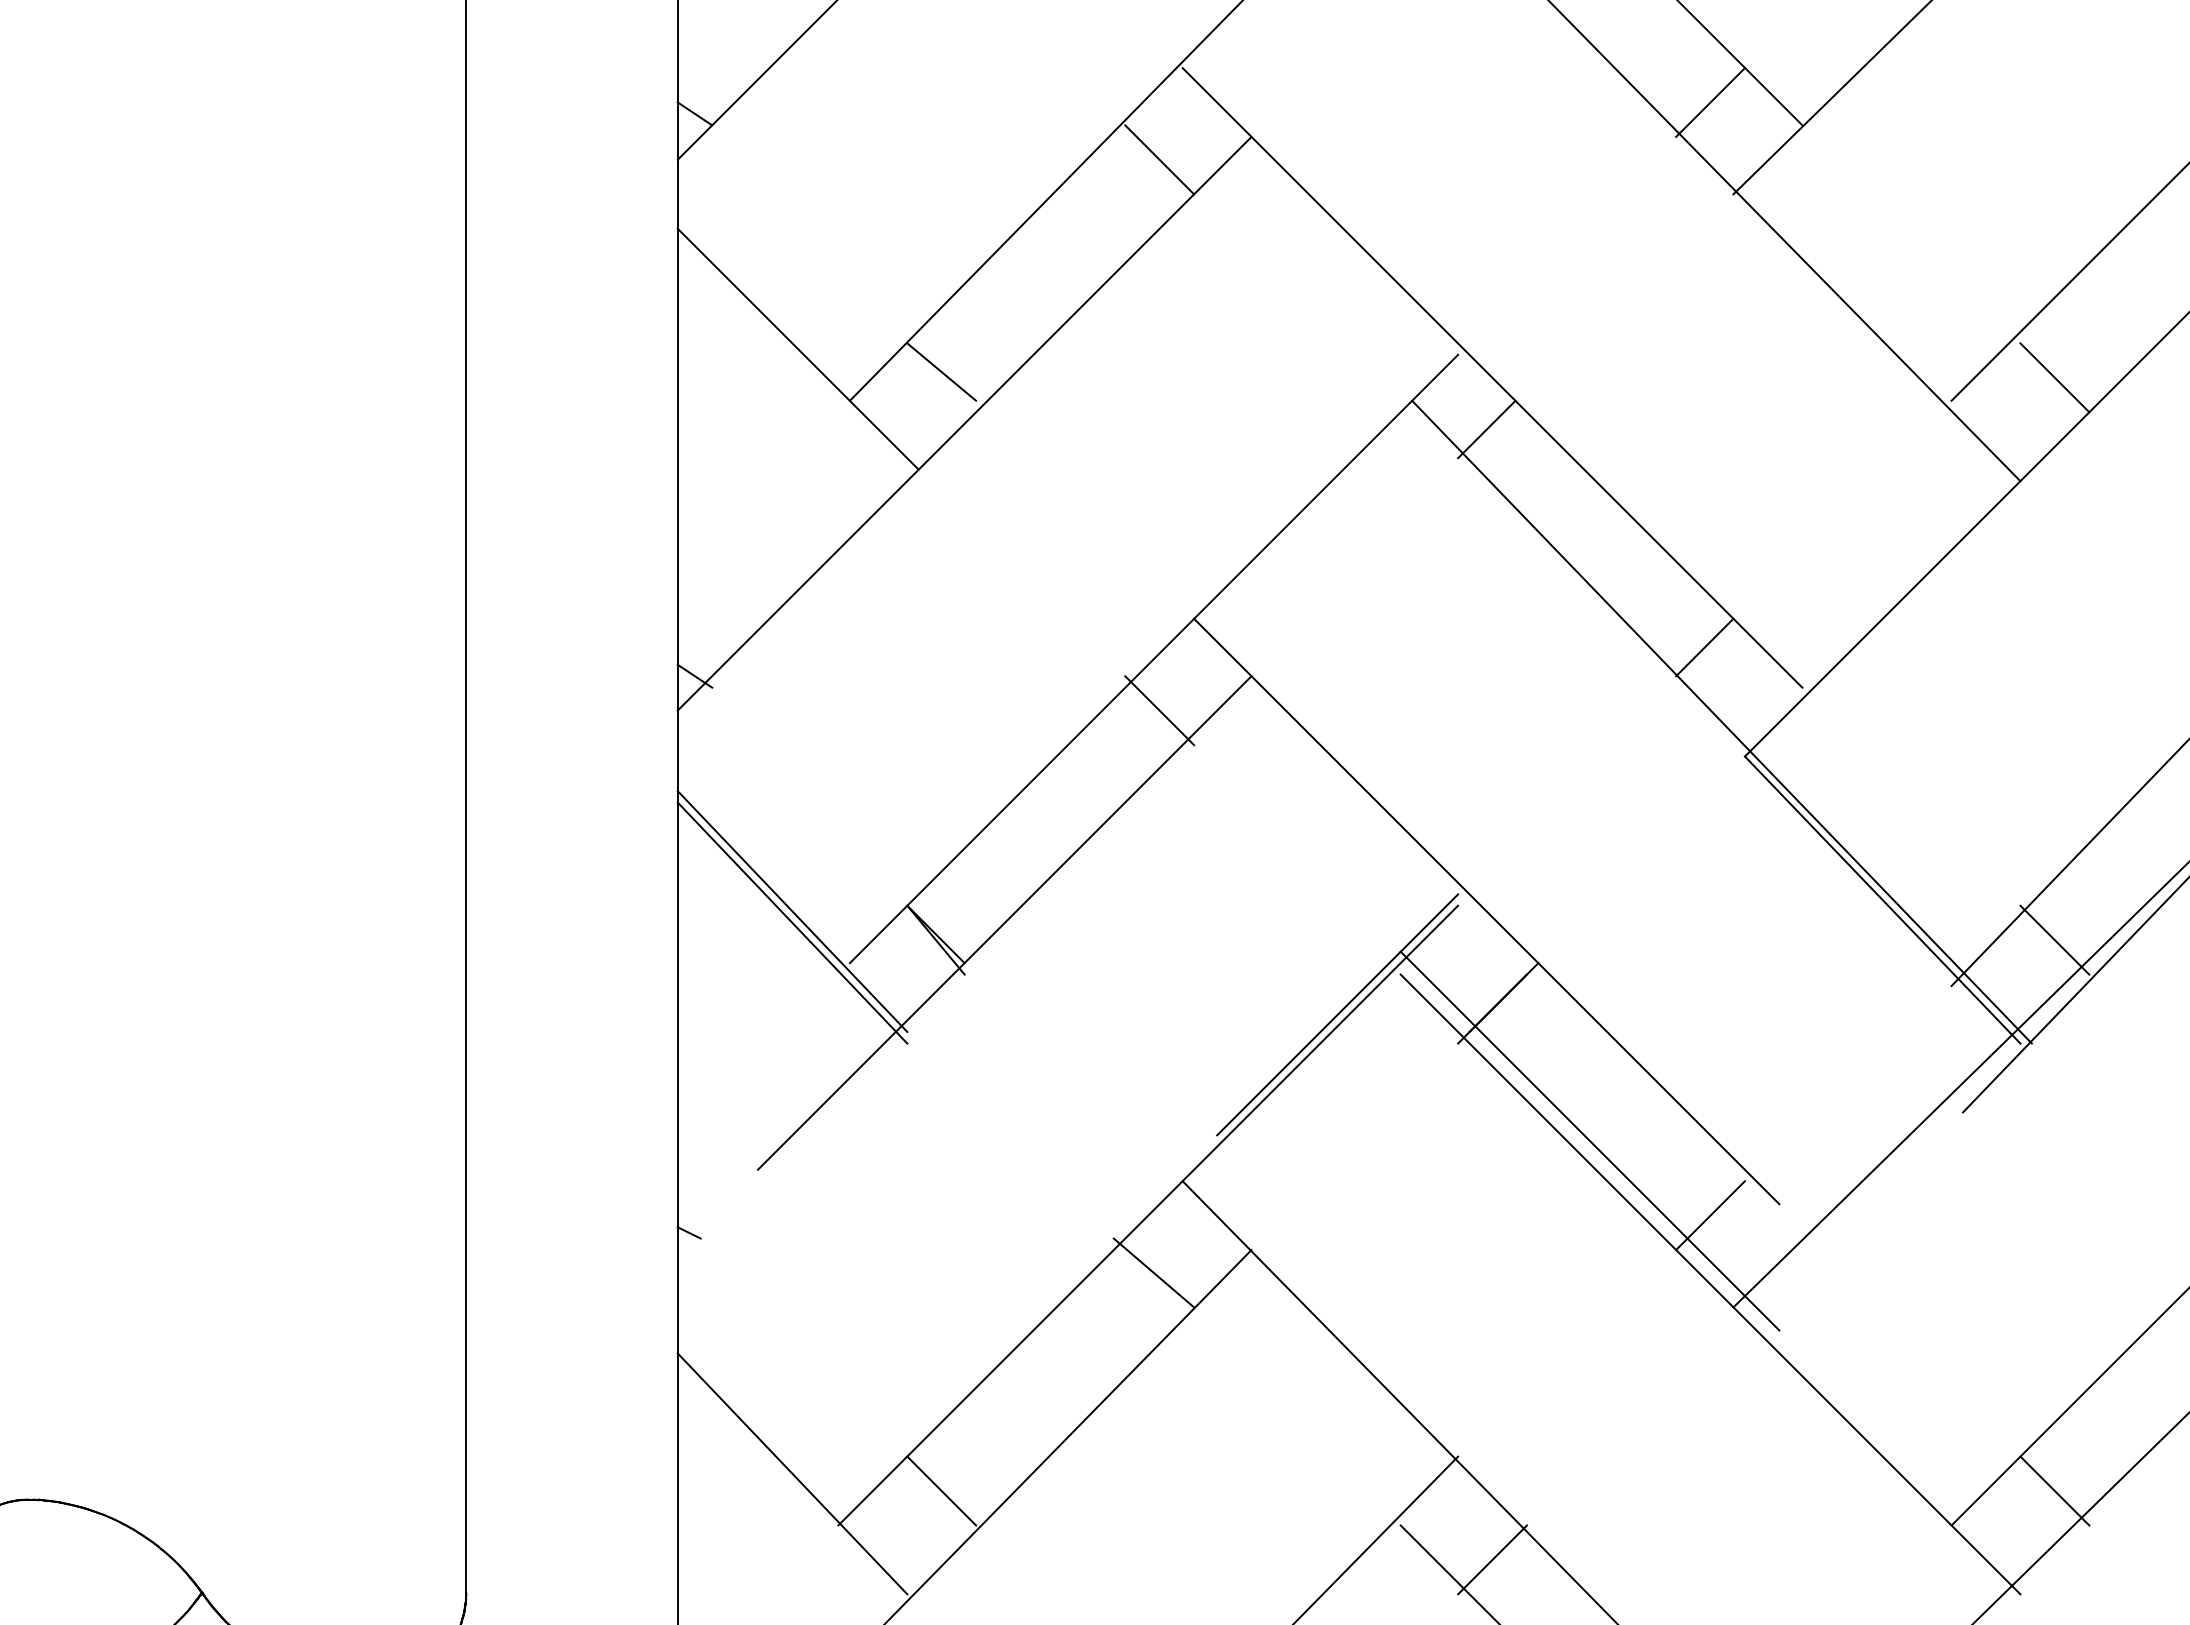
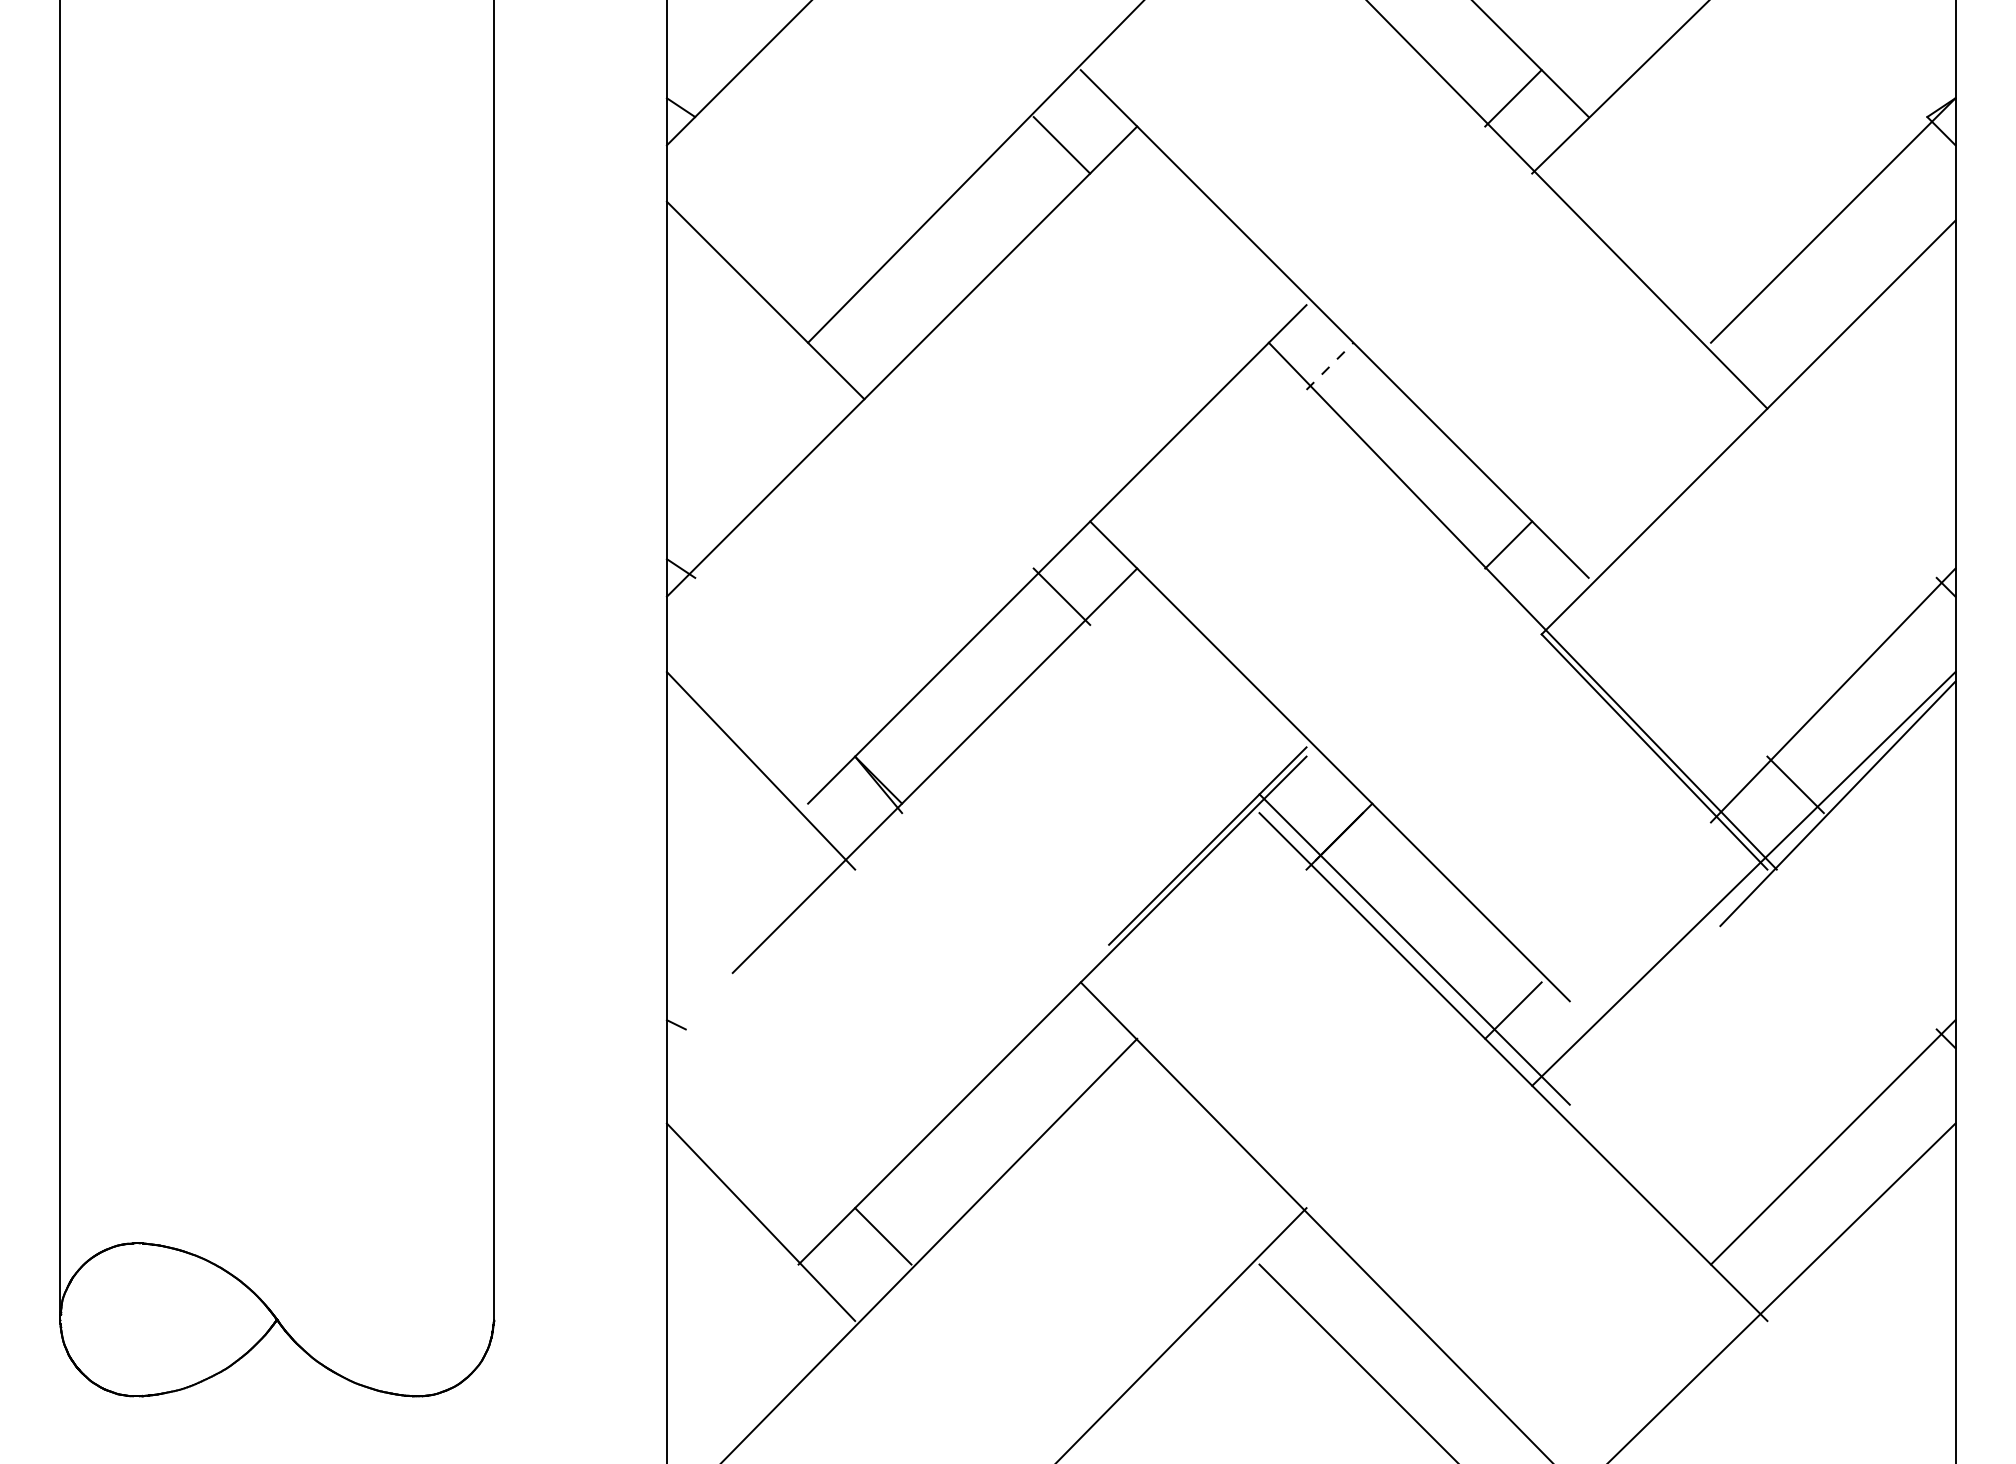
line: (941, 371) -> (883, 318), removed
line: (2054, 377) -> (1795, 323), removed
line: (1487, 428) -> (1330, 365), solid -> dashed
line: (791, 911) -> (760, 761), removed
line: (1154, 1272) -> (1057, 1057), removed
line: (2054, 1491) -> (1795, 1236), removed
line: (1492, 1559) -> (1334, 1292), removed

